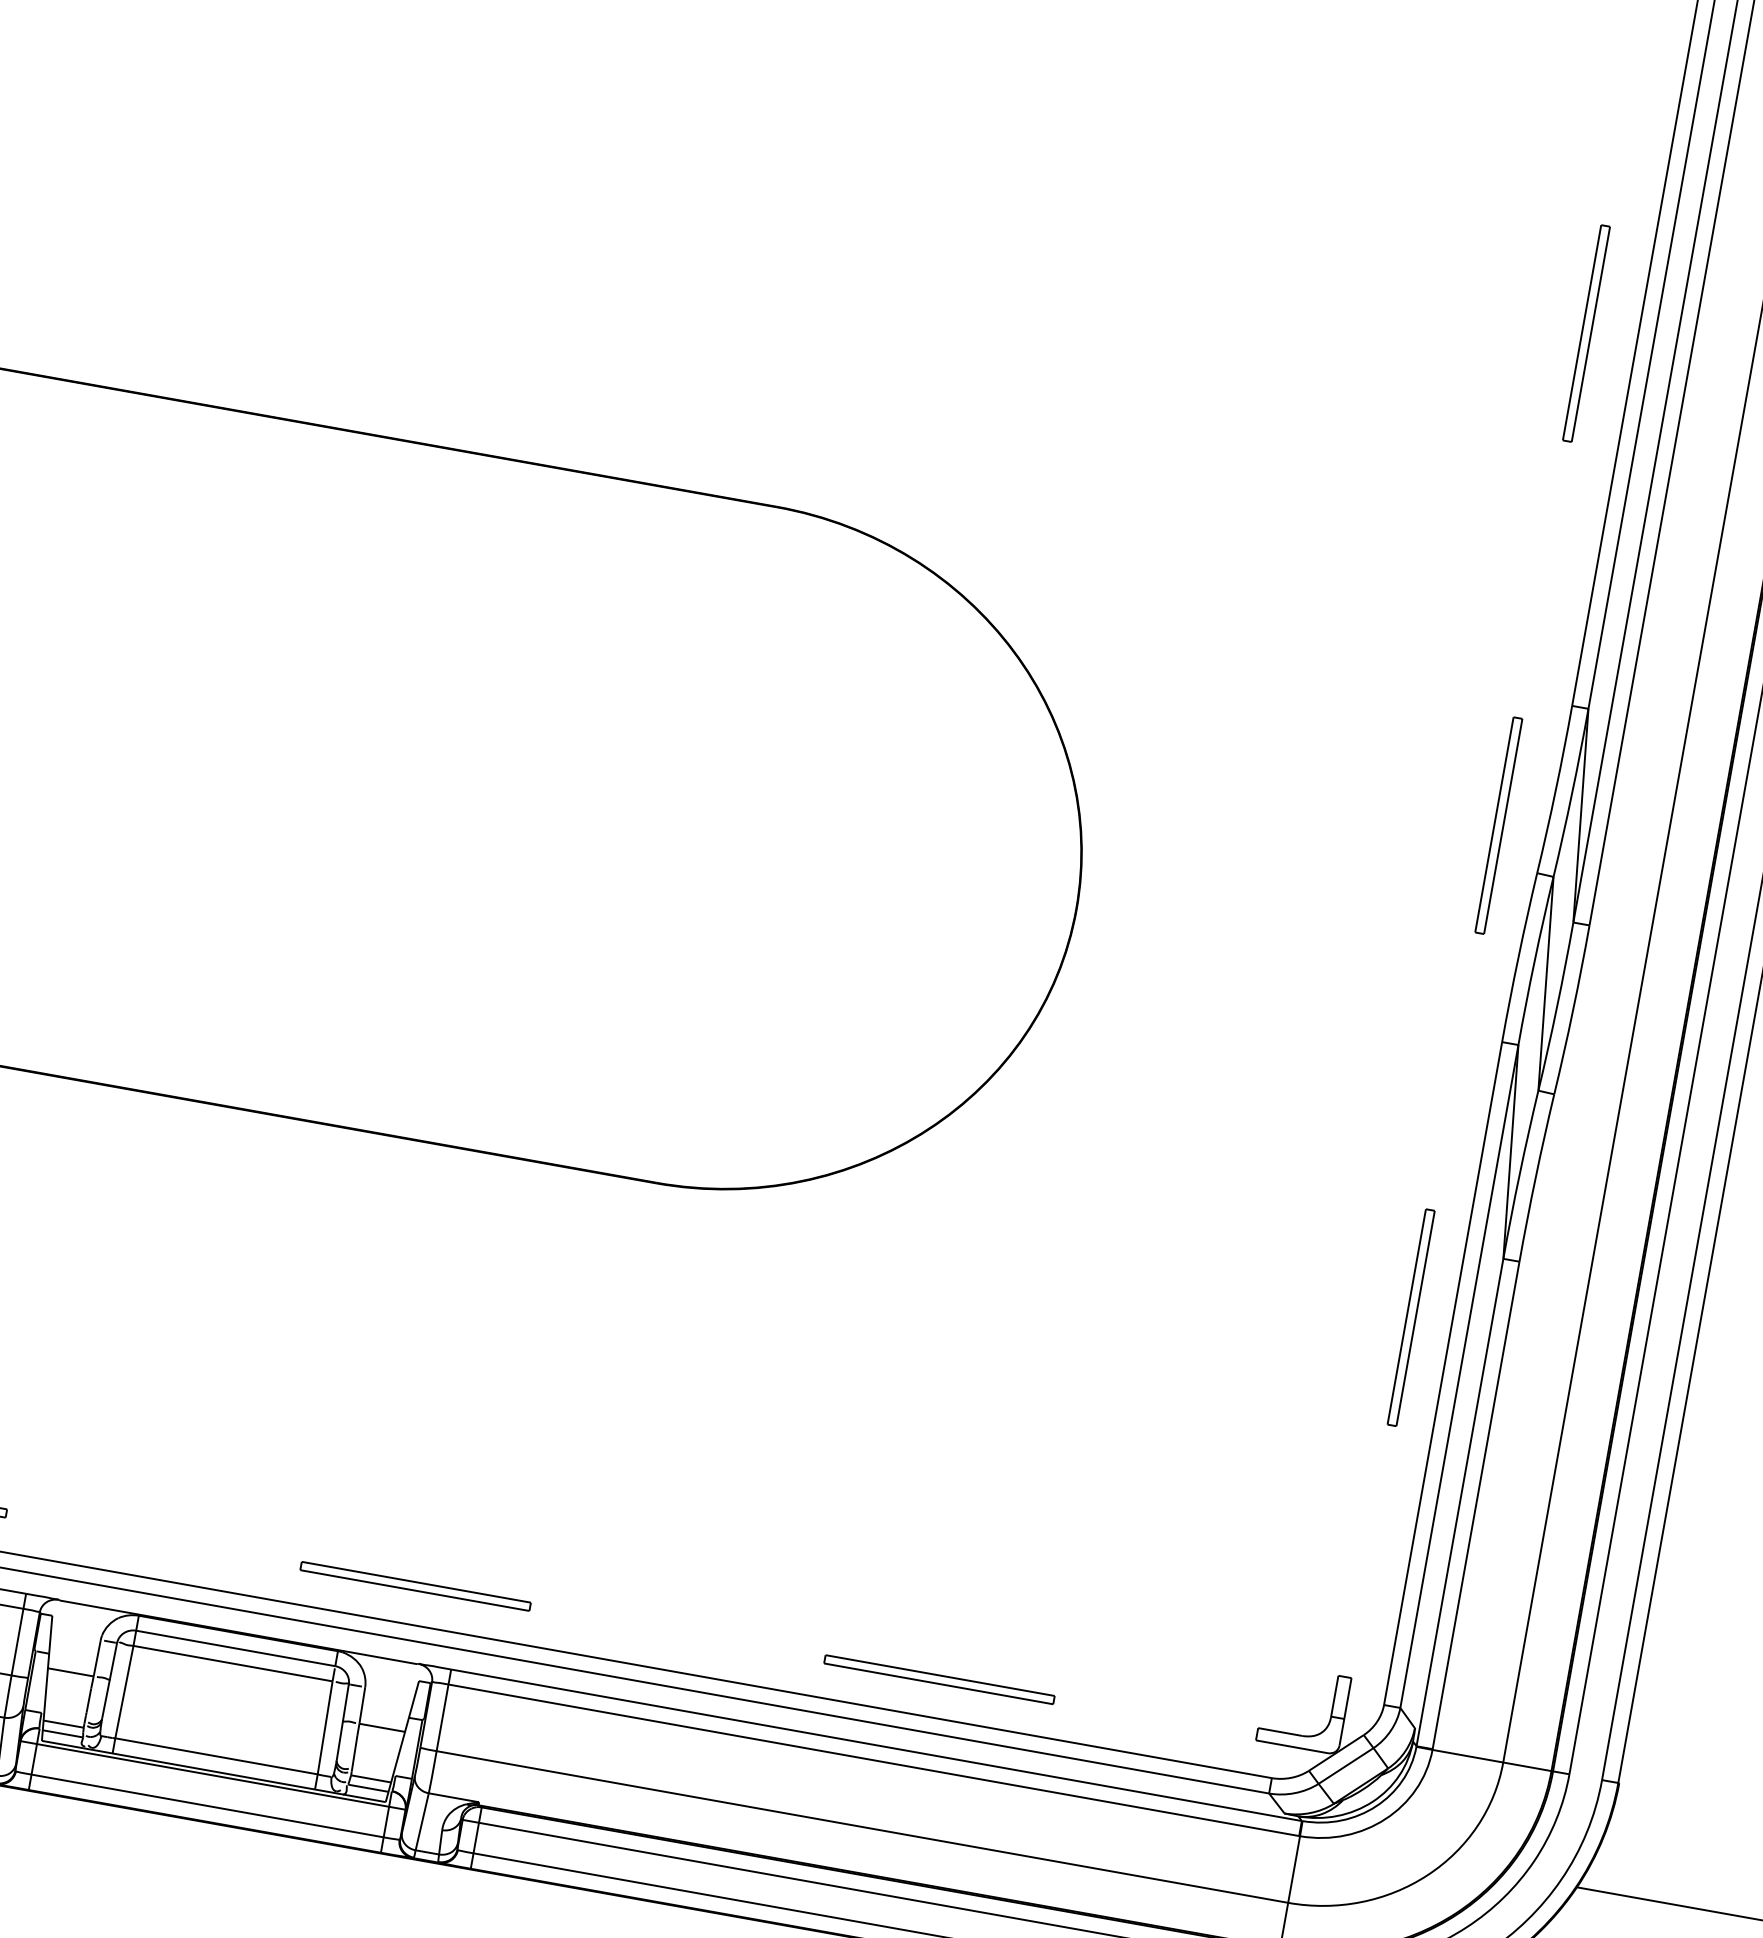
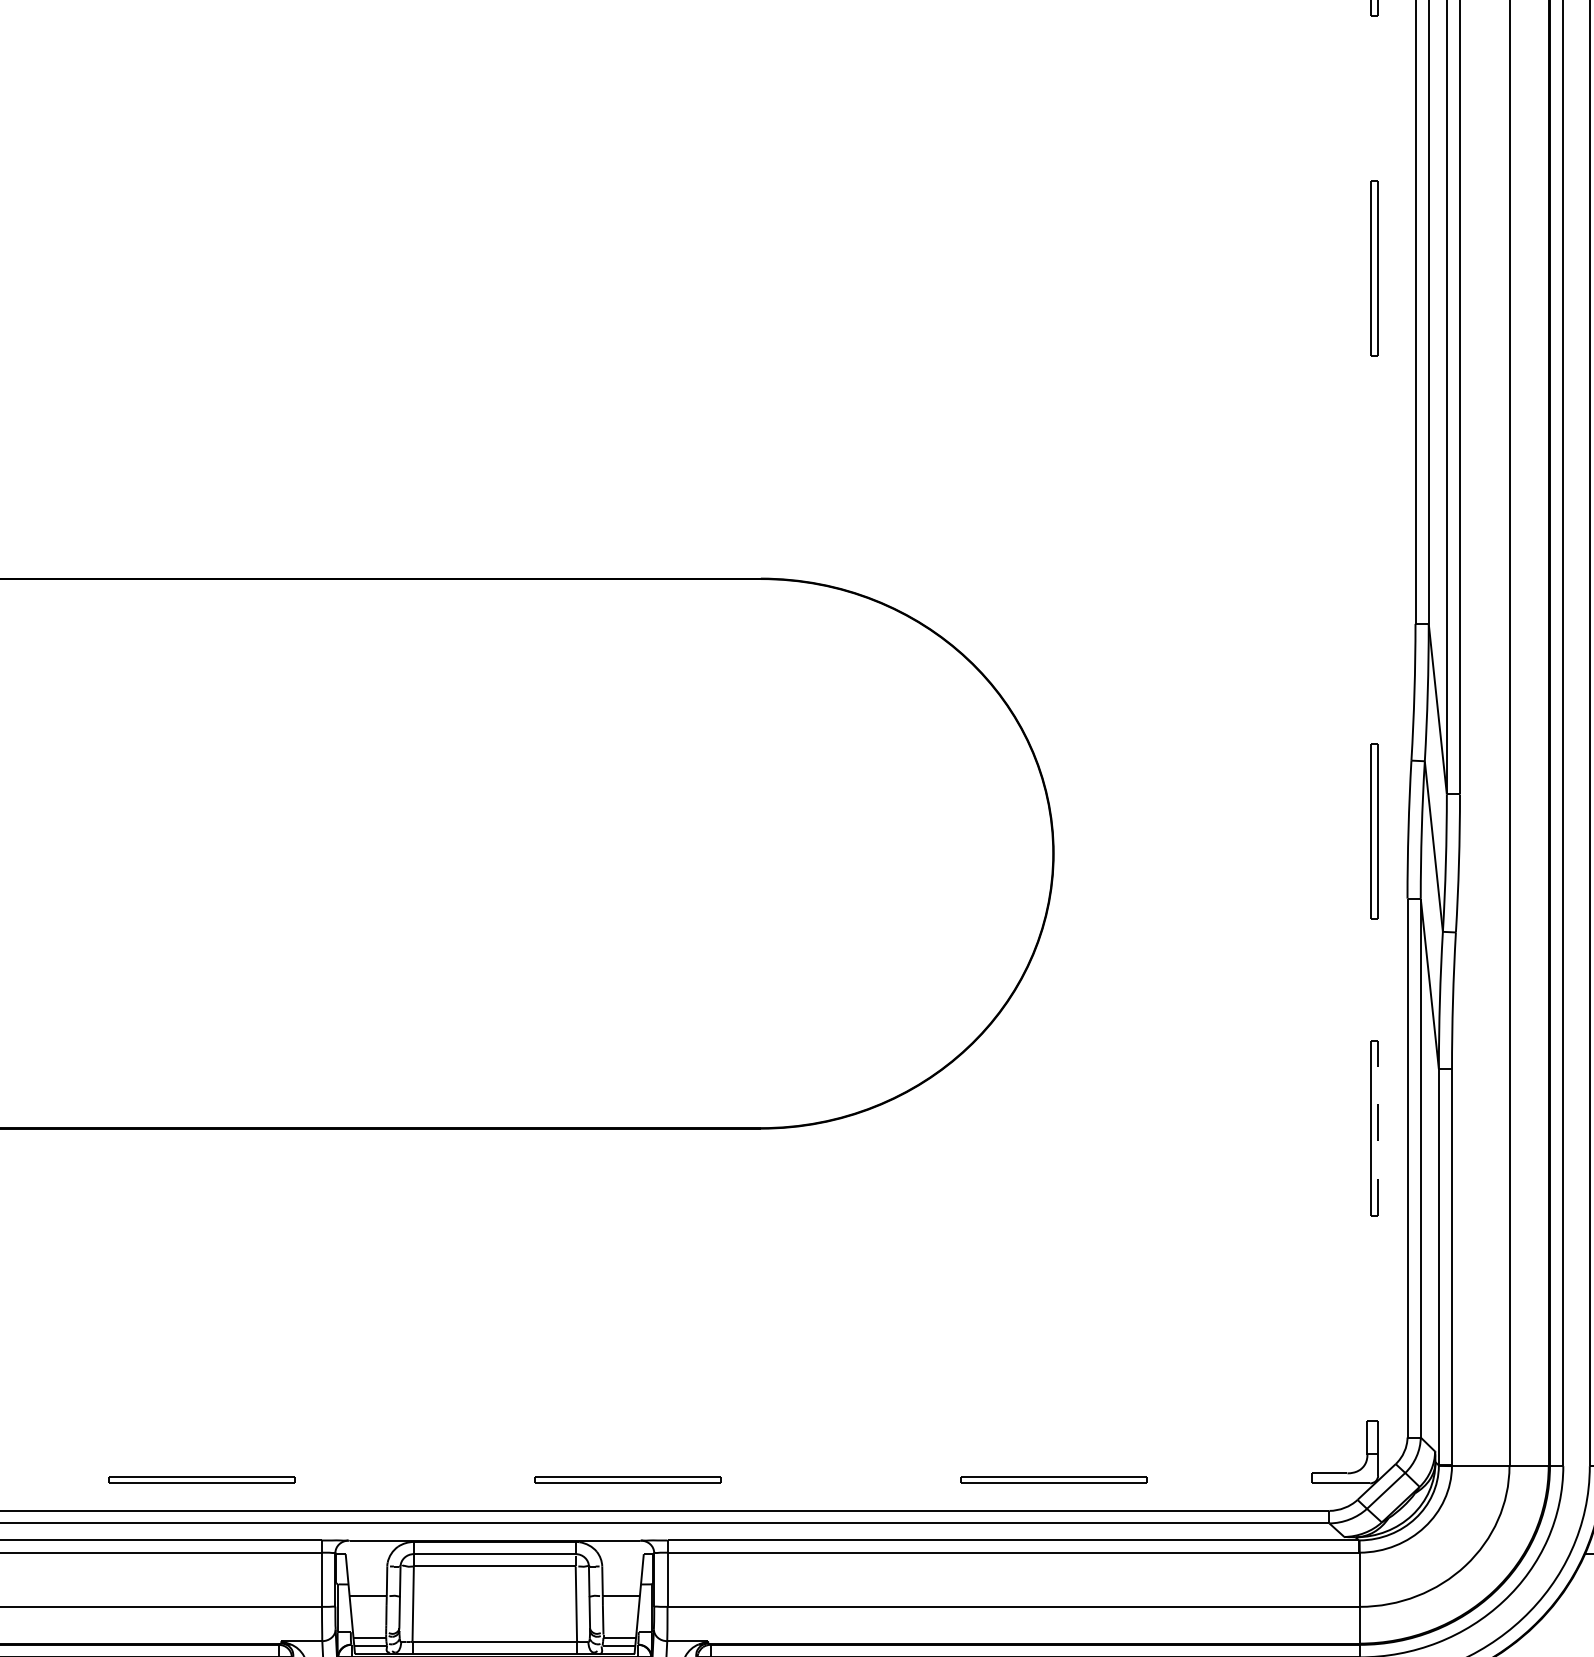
part: (1586, 333) -> (1374, 268), moved
part: (1498, 825) -> (1374, 831), moved
line: (1416, 1318) -> (1378, 1128), solid -> dashed

